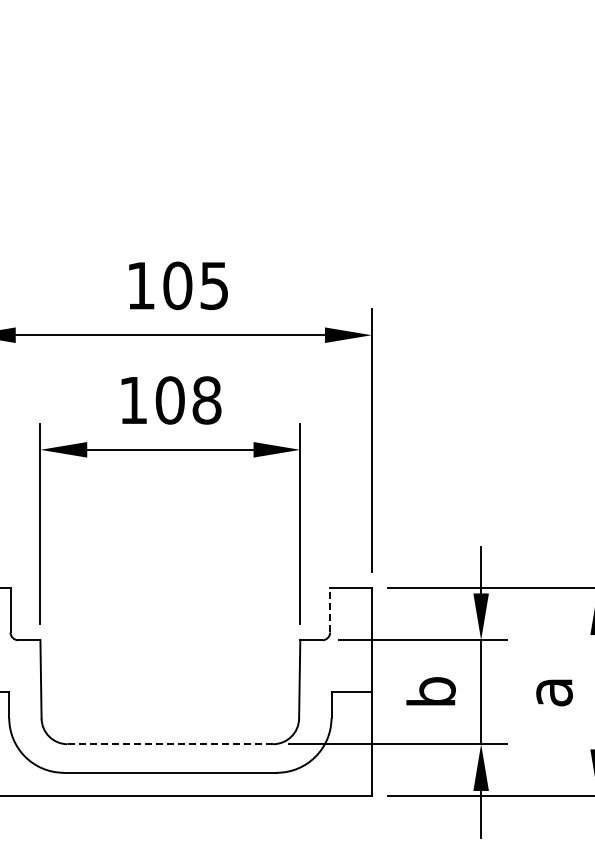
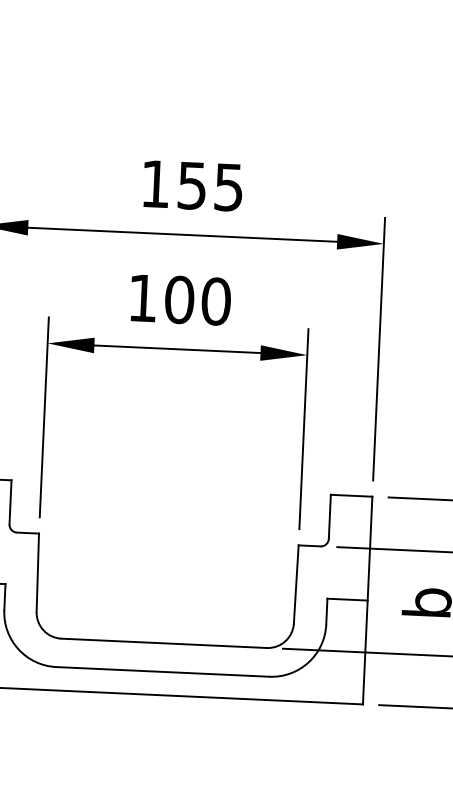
text: (177, 285) -> (192, 185), 105 -> 155
text: (206, 400) -> (215, 301), 108 -> 100
line: (330, 609) -> (330, 516), dashed -> solid
line: (170, 744) -> (164, 643), dashed -> solid

